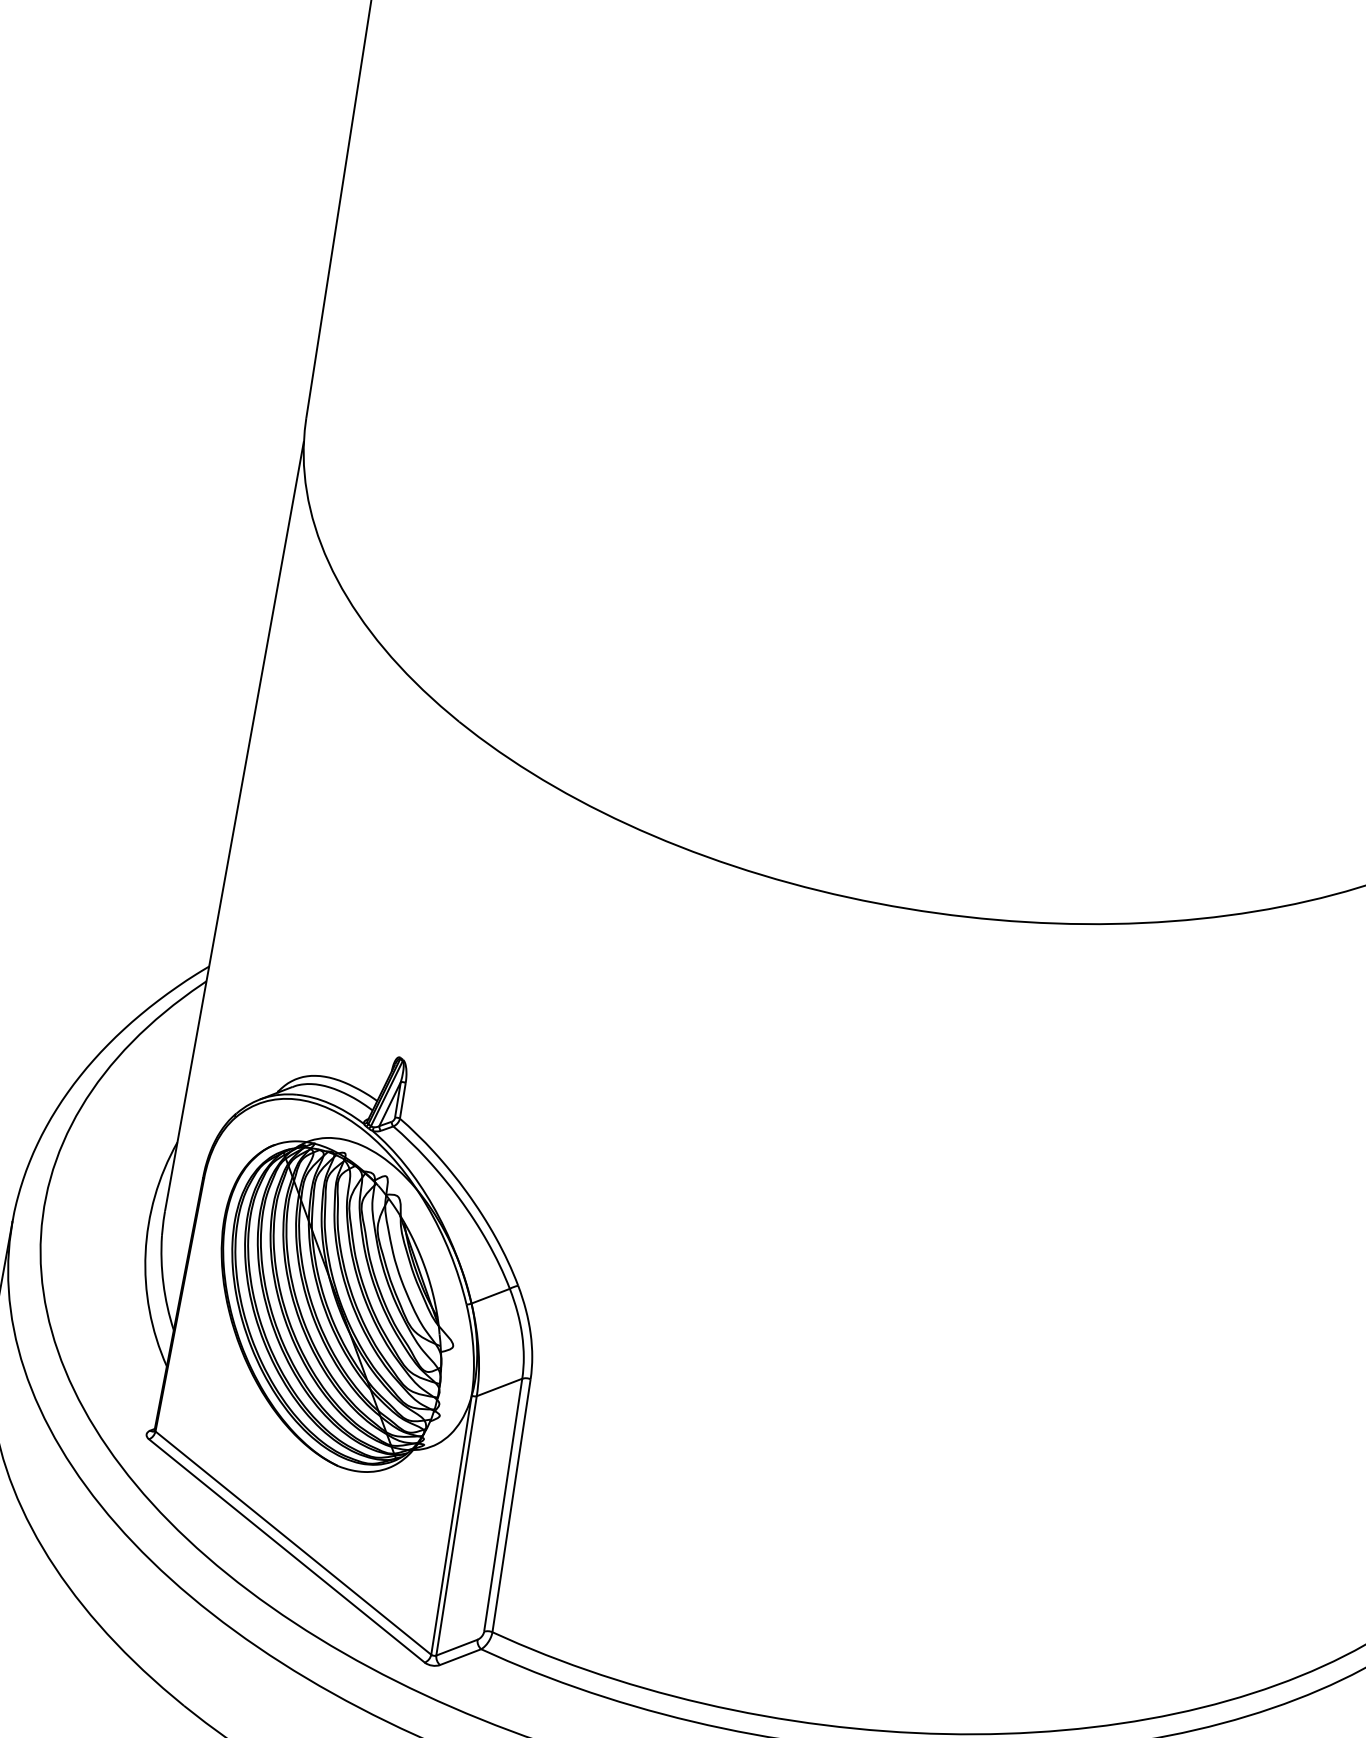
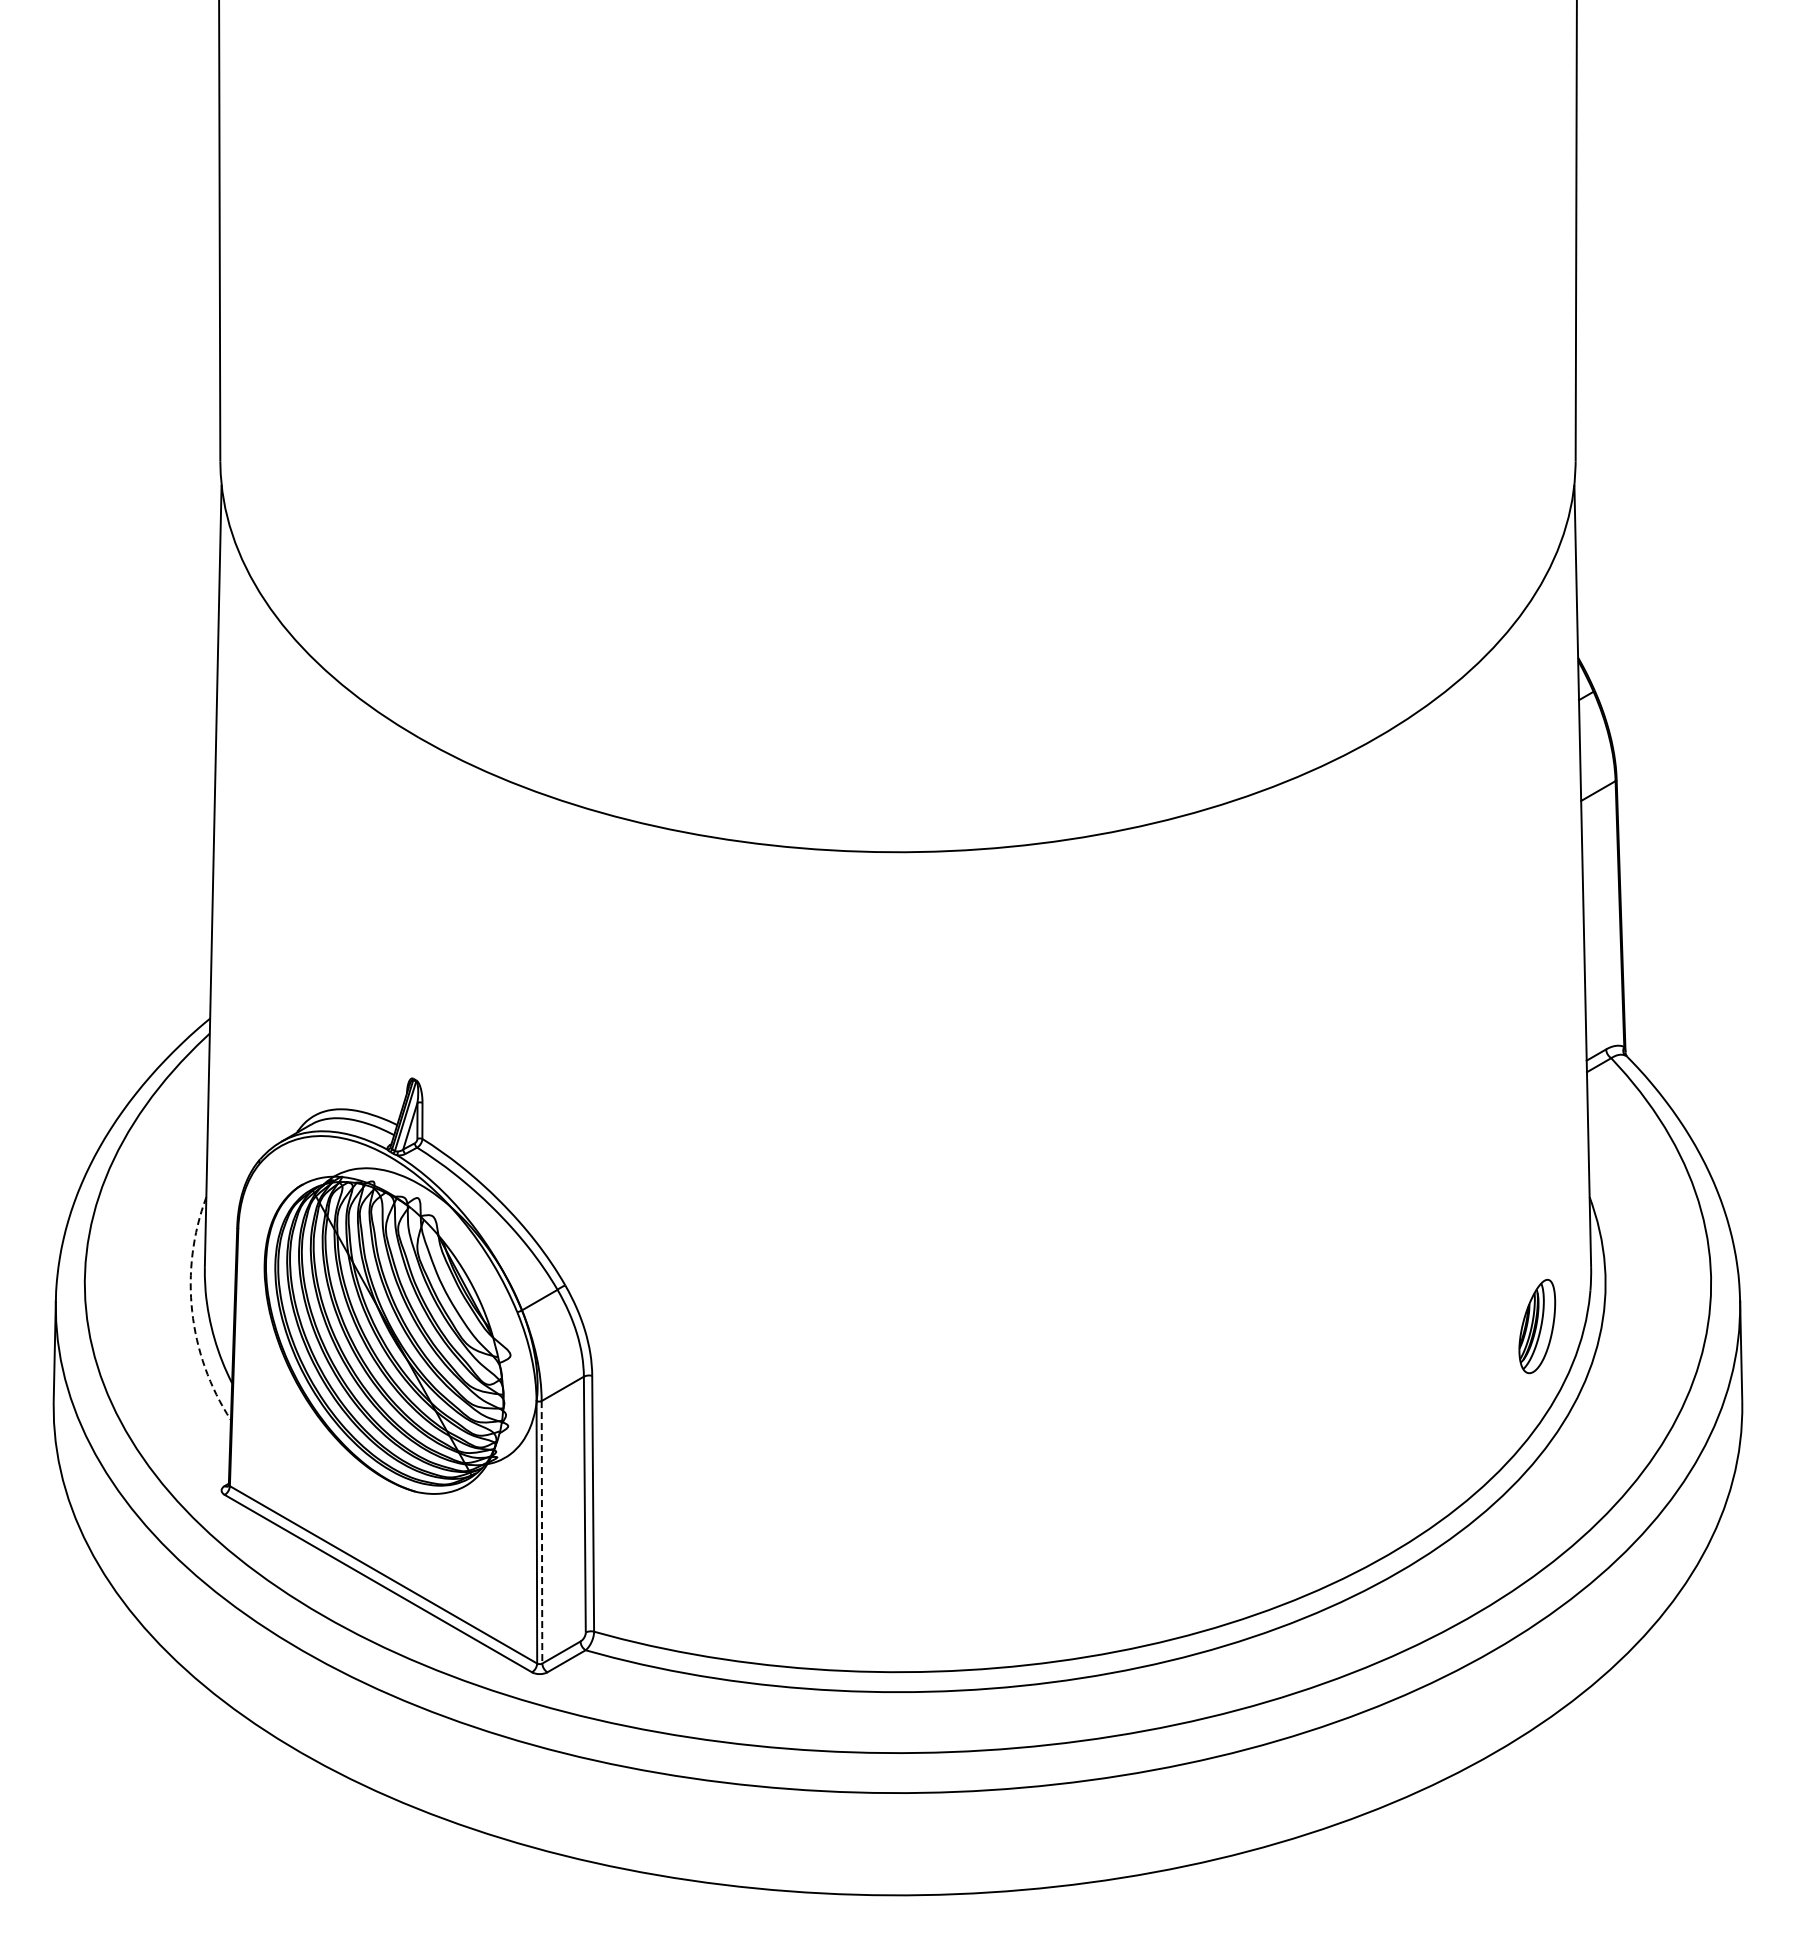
arc: (145, 1253) -> (192, 1311), solid -> dashed
line: (457, 1526) -> (542, 1532), solid -> dashed

